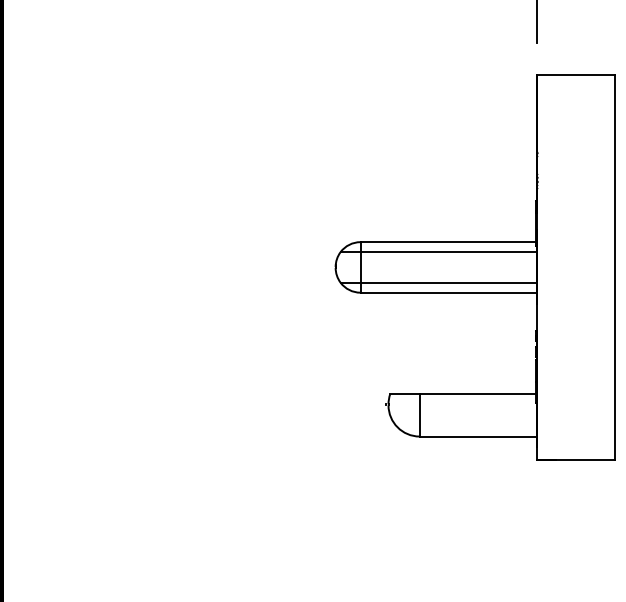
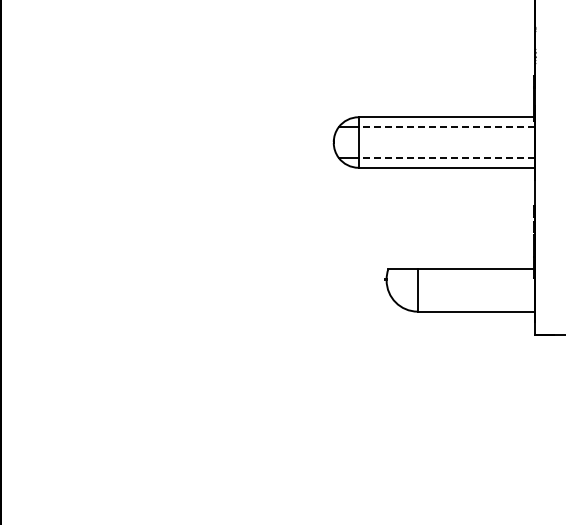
line: (448, 252) -> (446, 127), solid -> dashed
line: (448, 282) -> (446, 157), solid -> dashed

